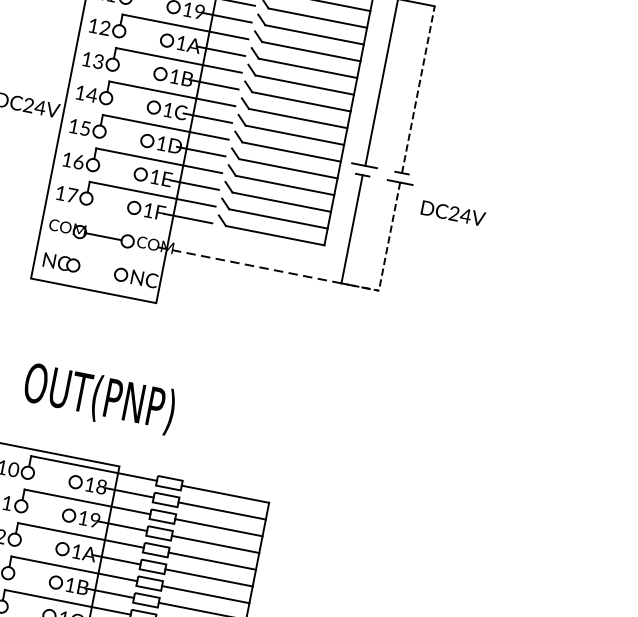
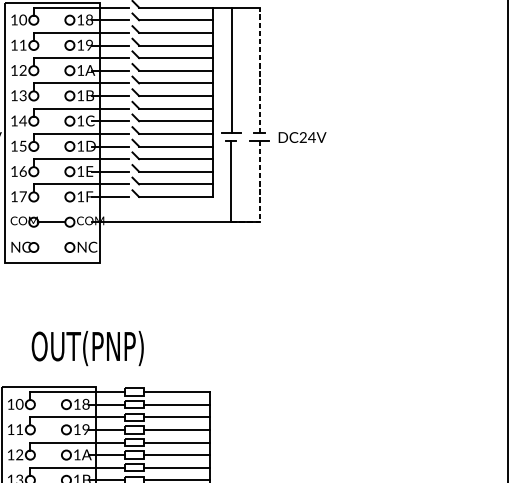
text: (453, 213) -> (302, 137), moved
line: (267, 269) -> (175, 222), dashed -> solid
text: (99, 398) -> (87, 348), moved

